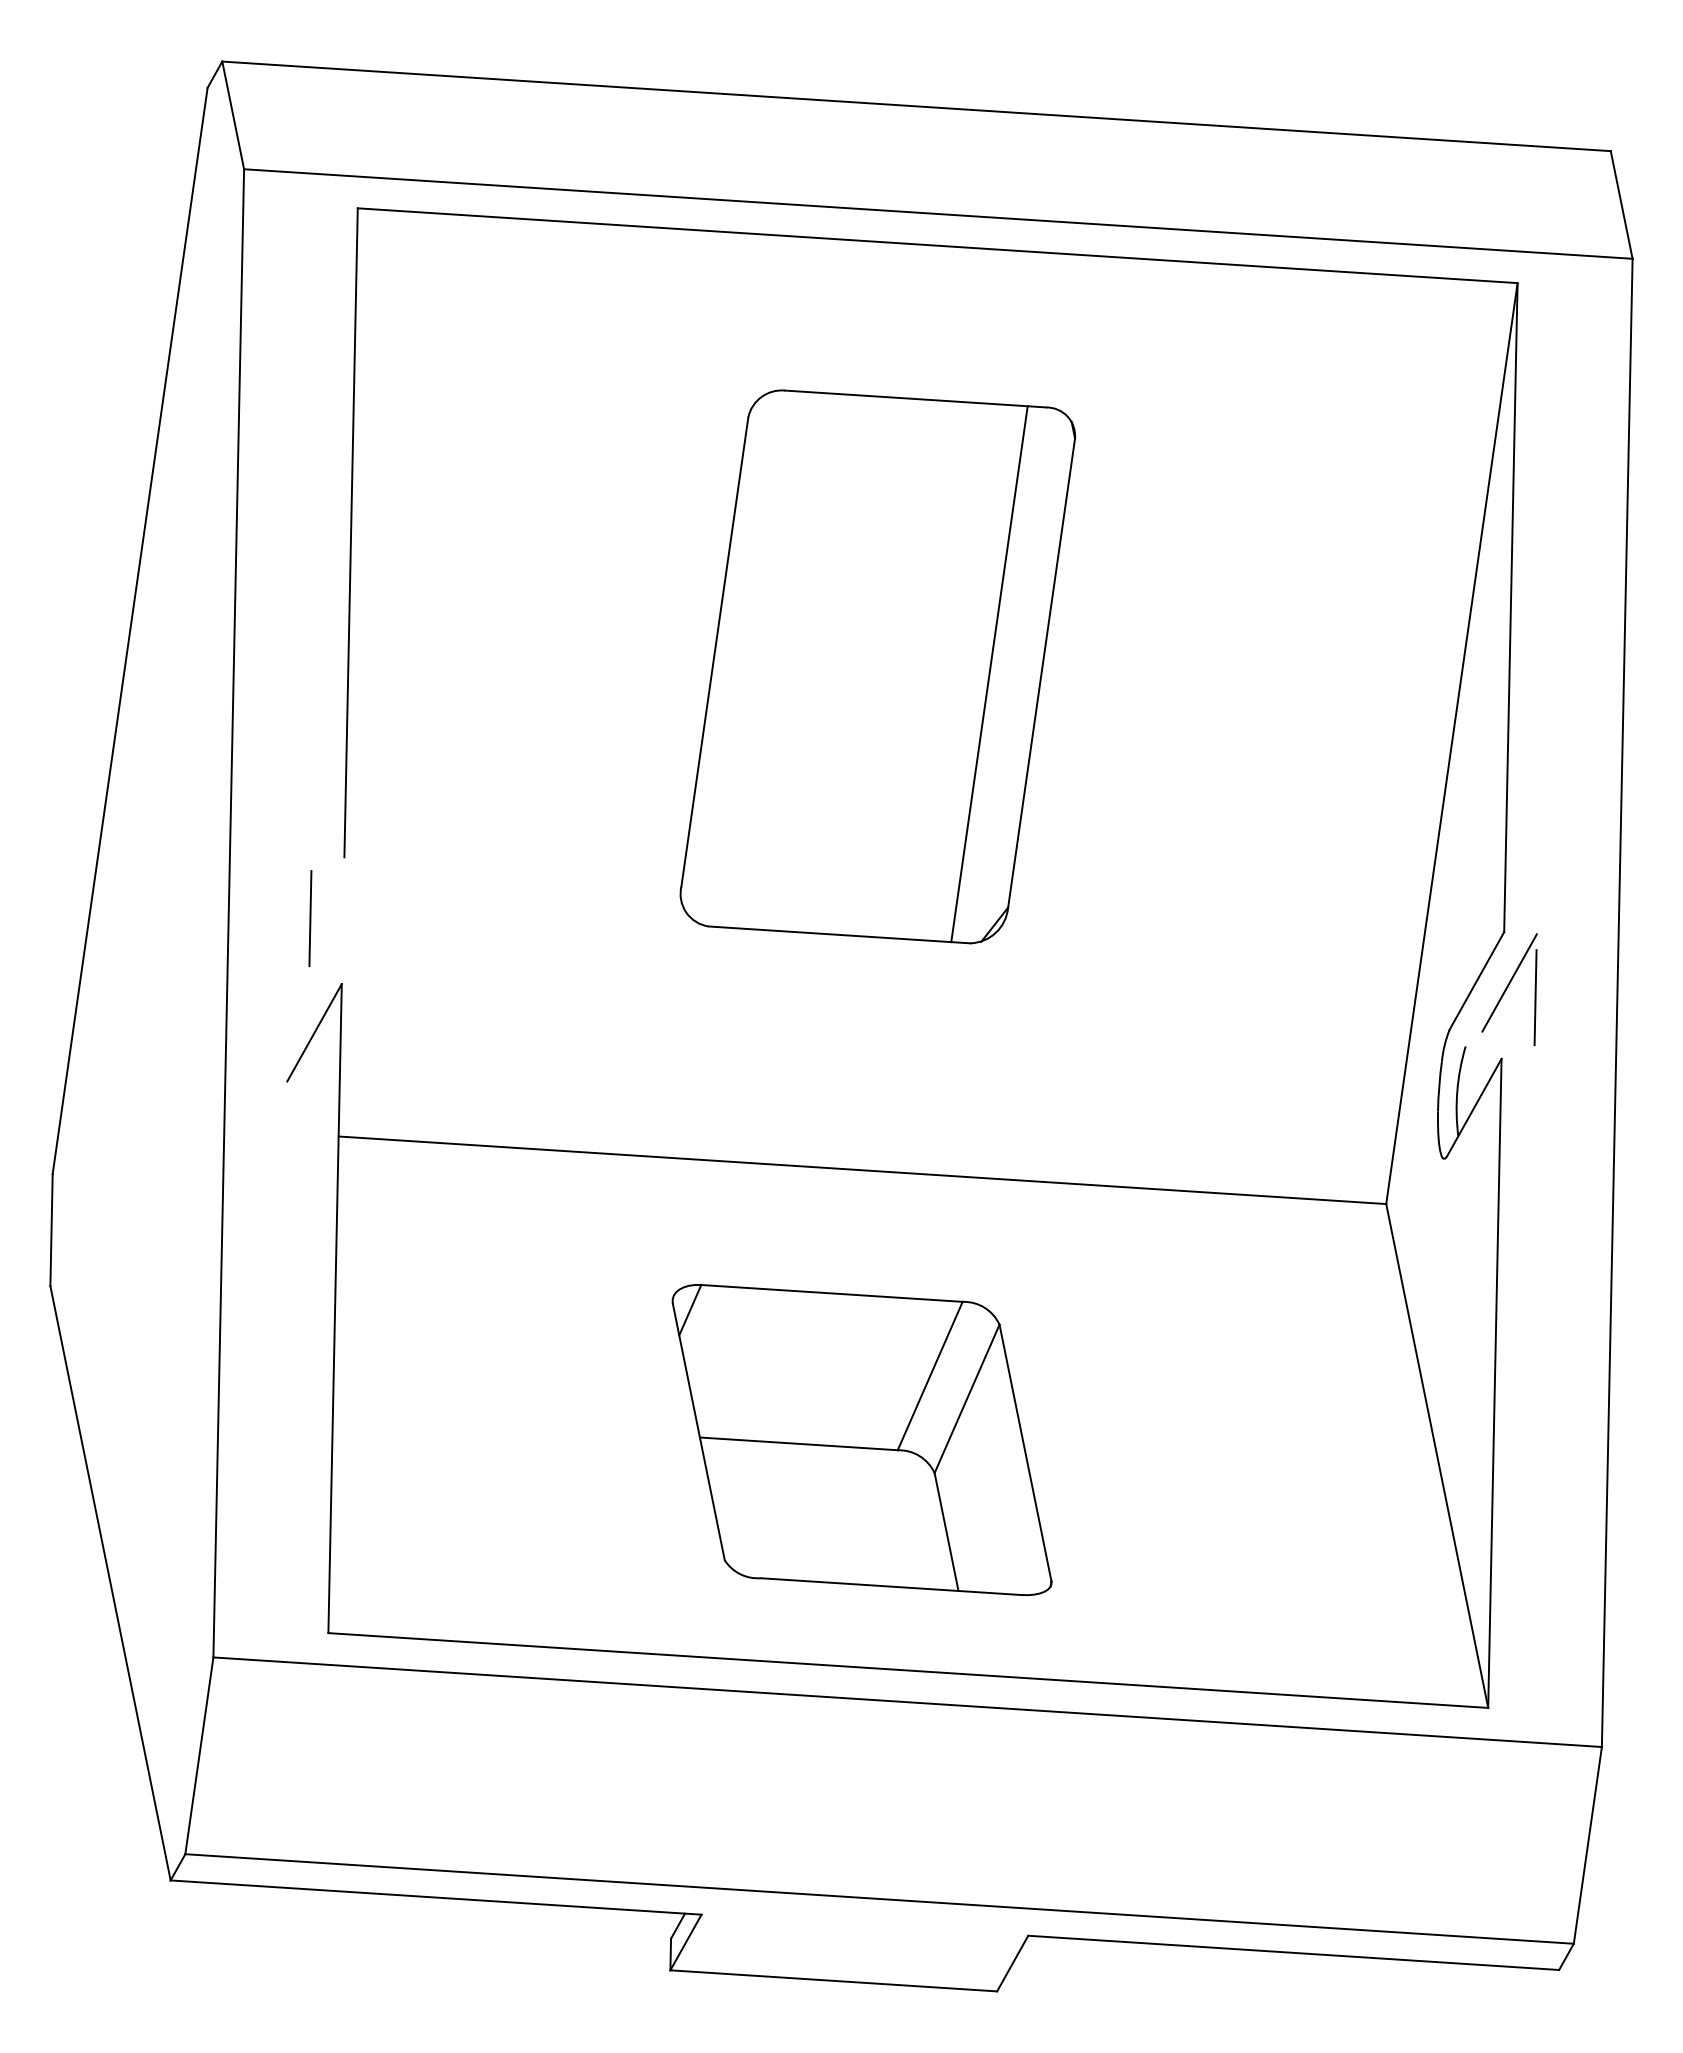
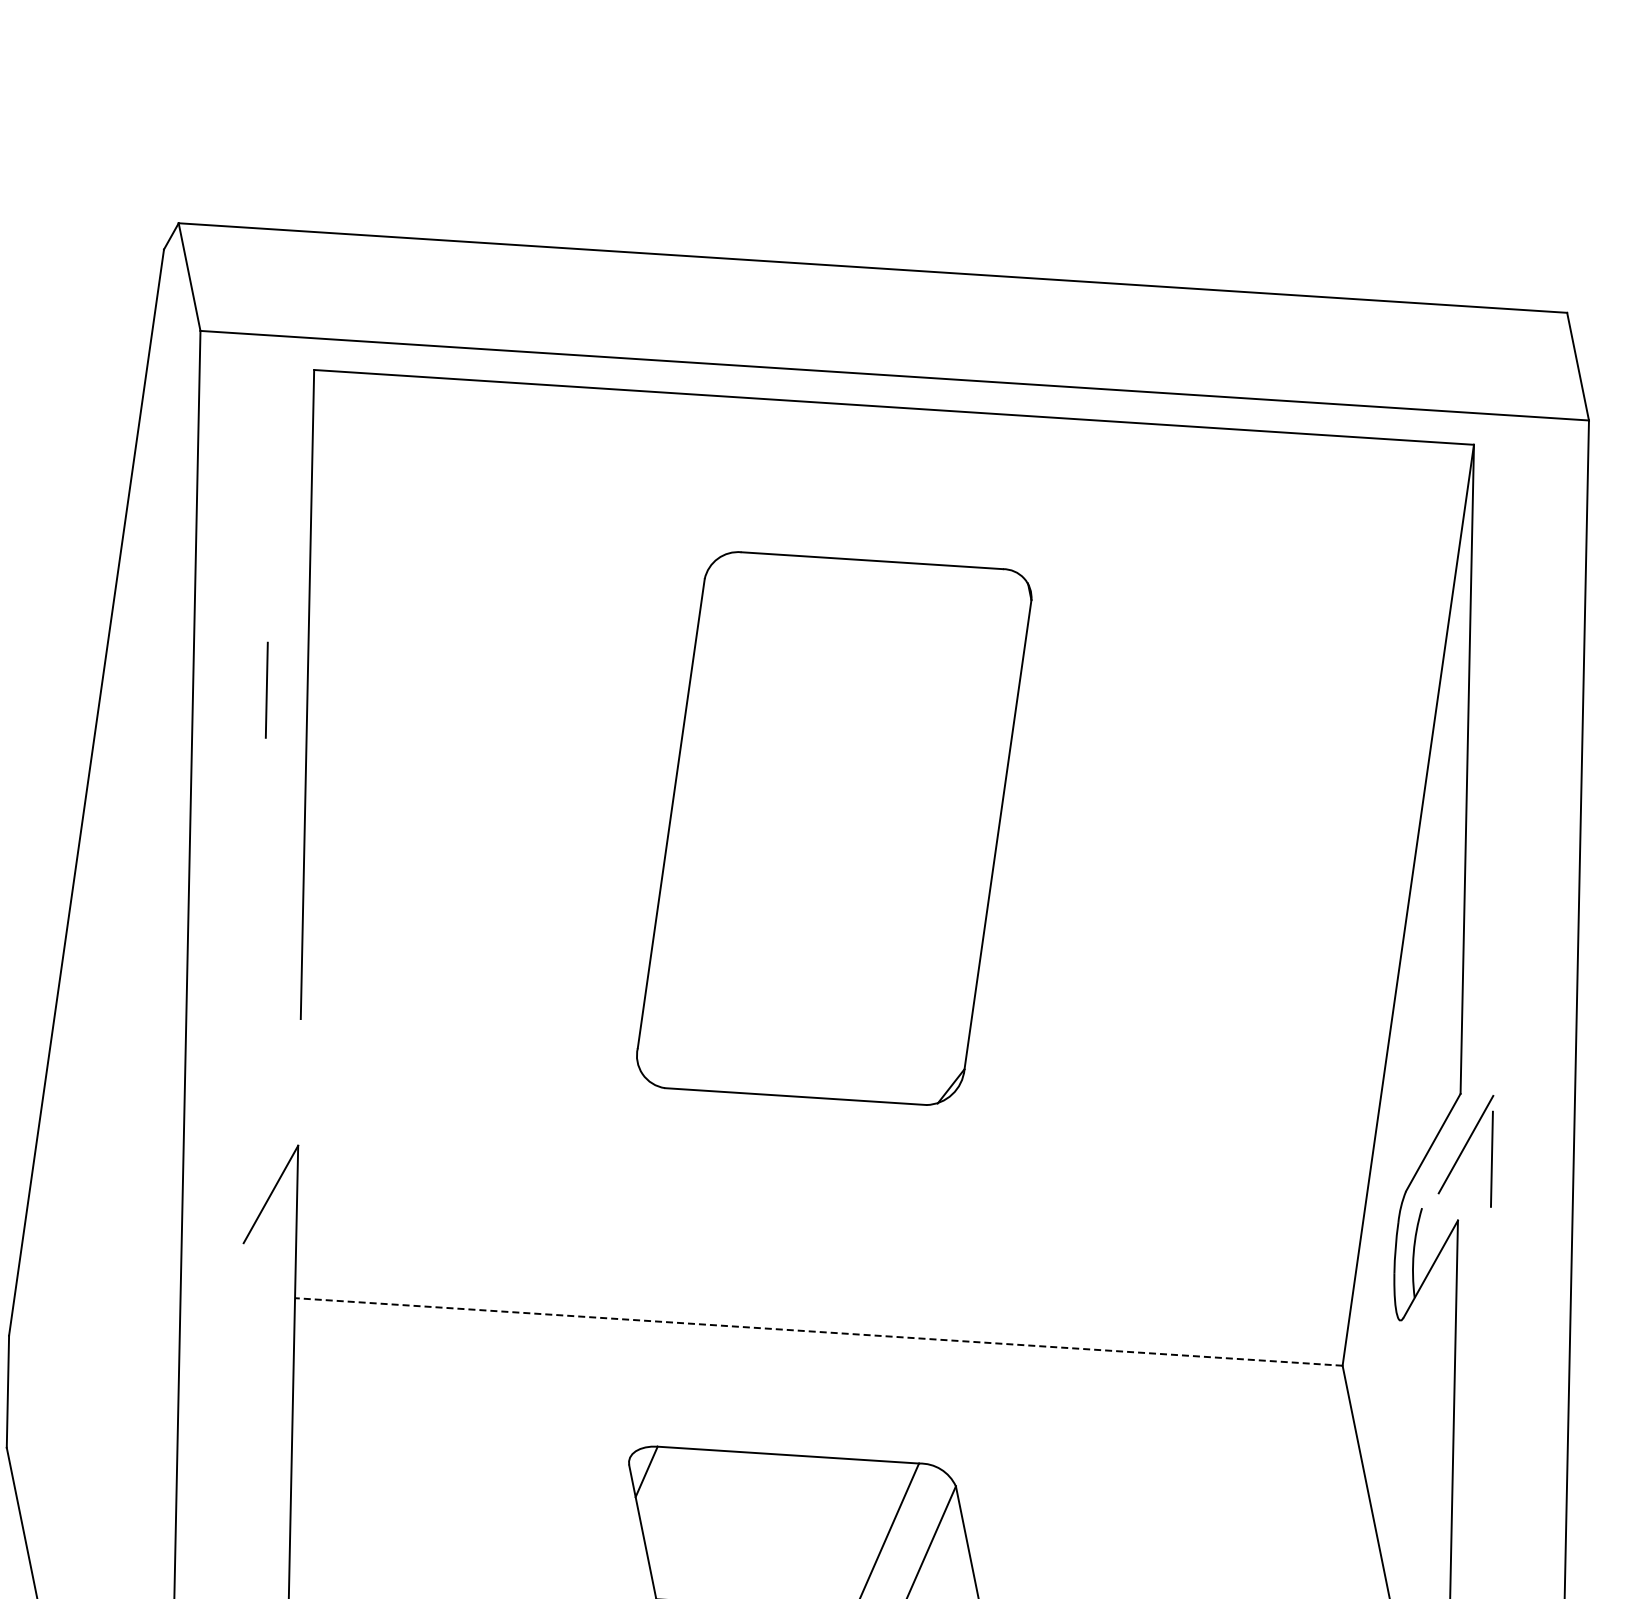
line: (989, 674) -> (945, 836), removed
line: (310, 918) -> (266, 690), moved
line: (862, 1170) -> (818, 1332), solid -> dashed

